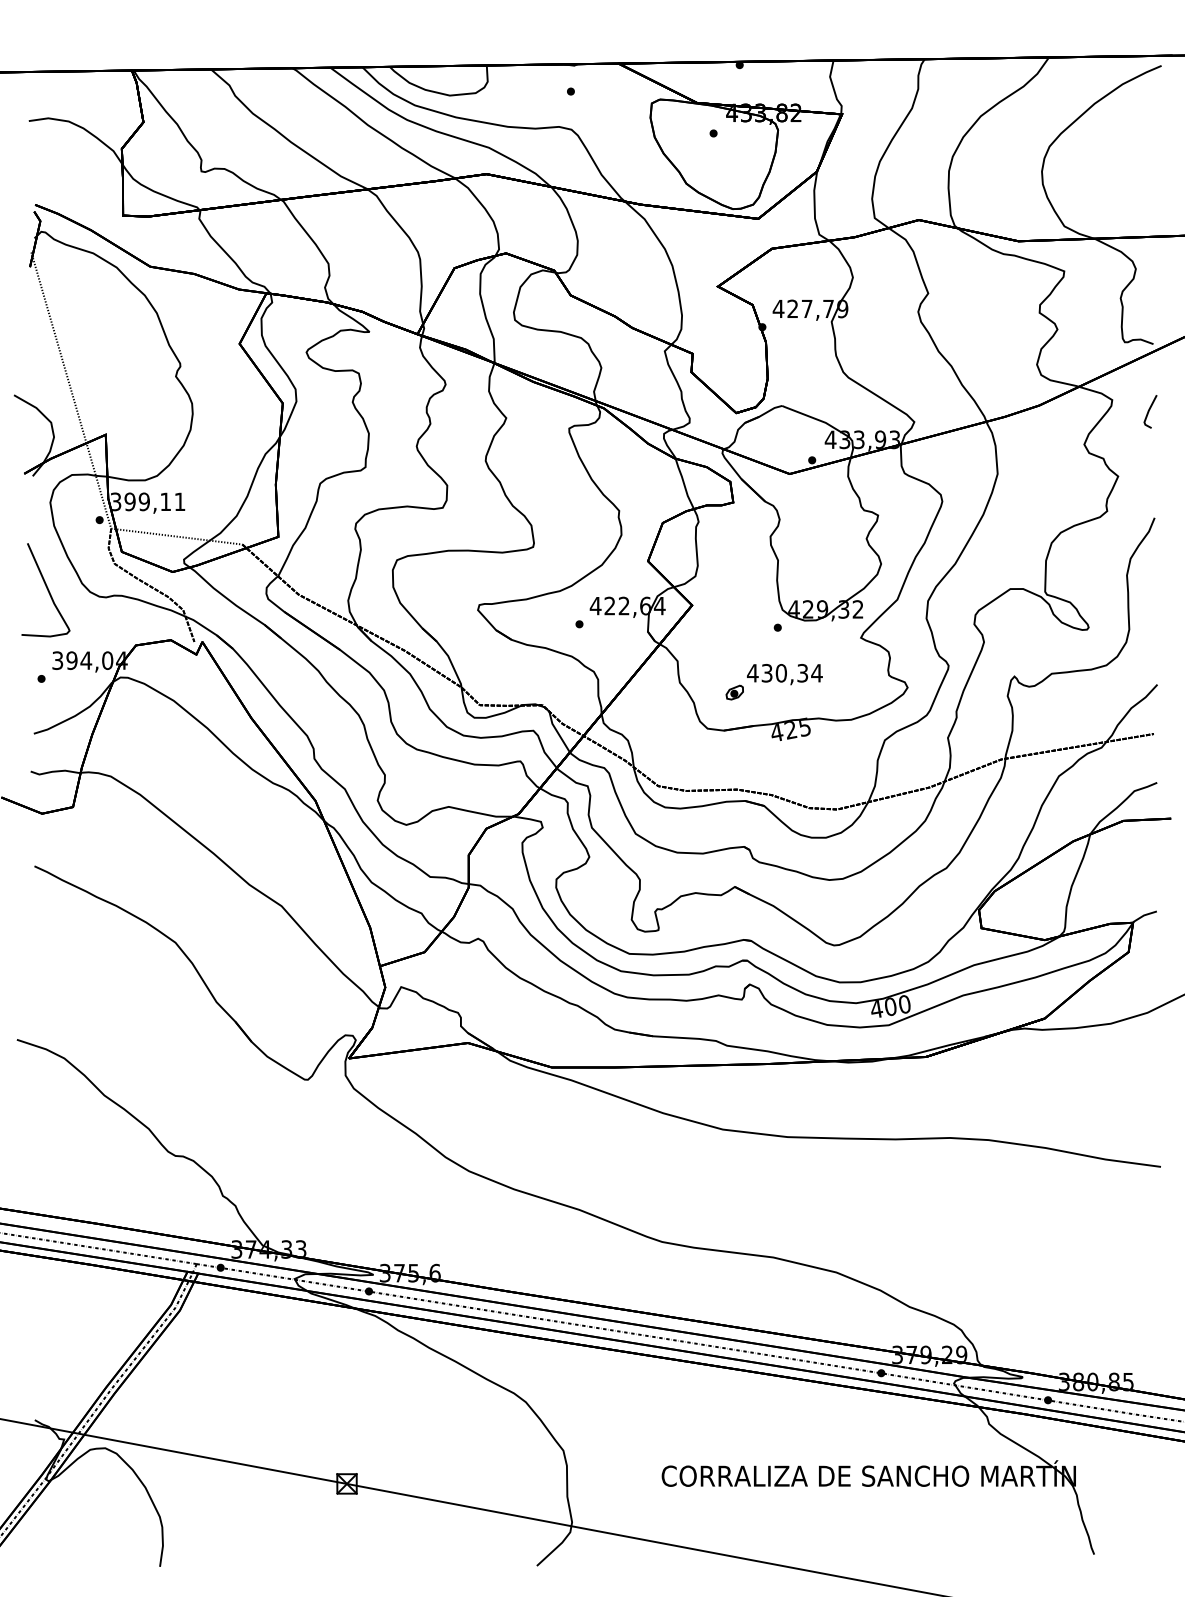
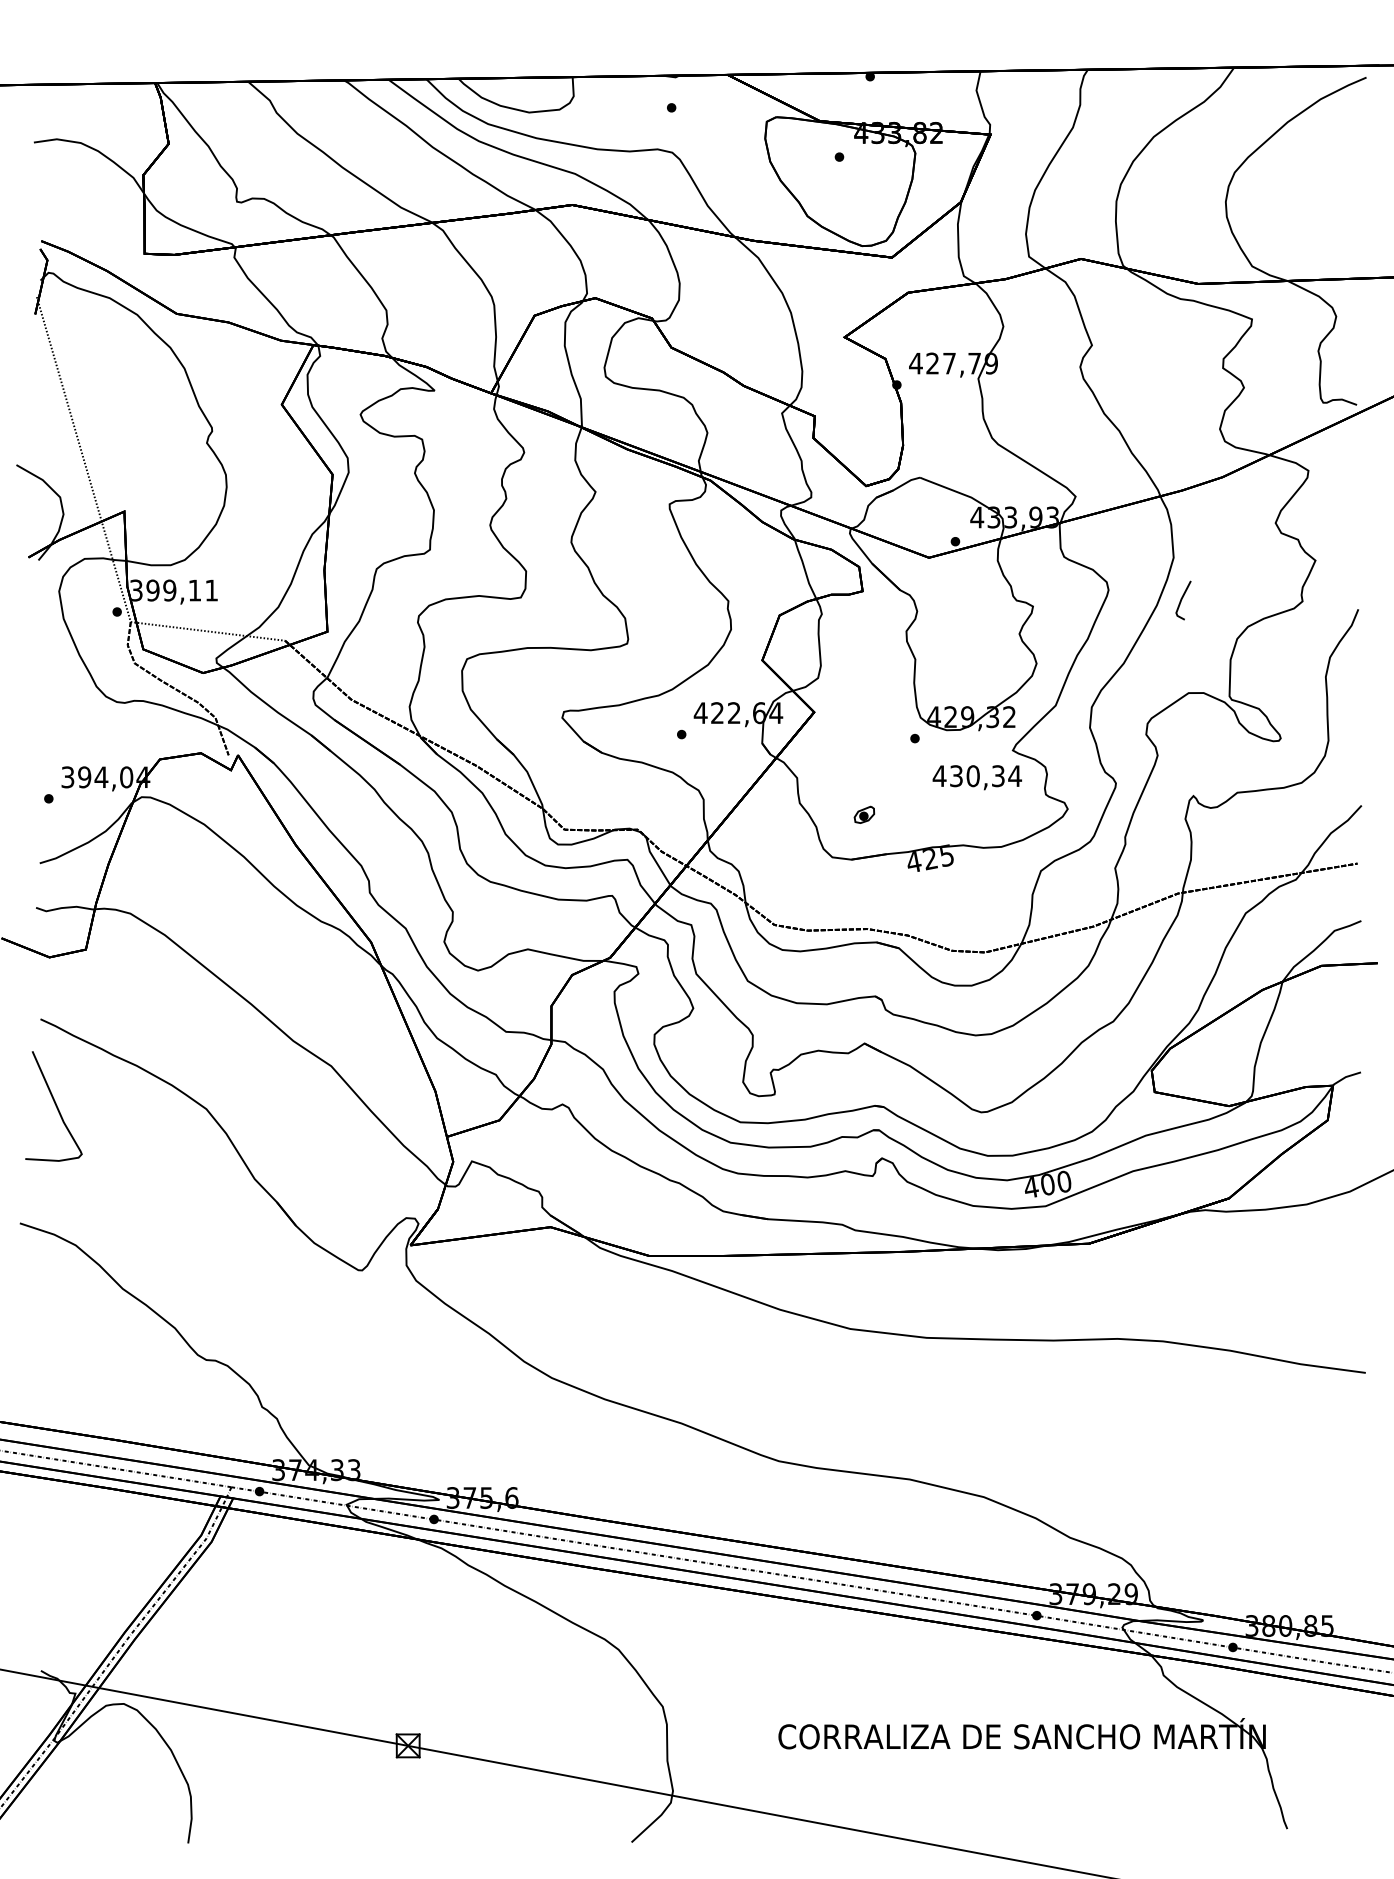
line: (1149, 410) -> (1182, 599), moved
curve: (47, 590) -> (55, 1106), moved
text: (784, 674) -> (976, 777), moved

